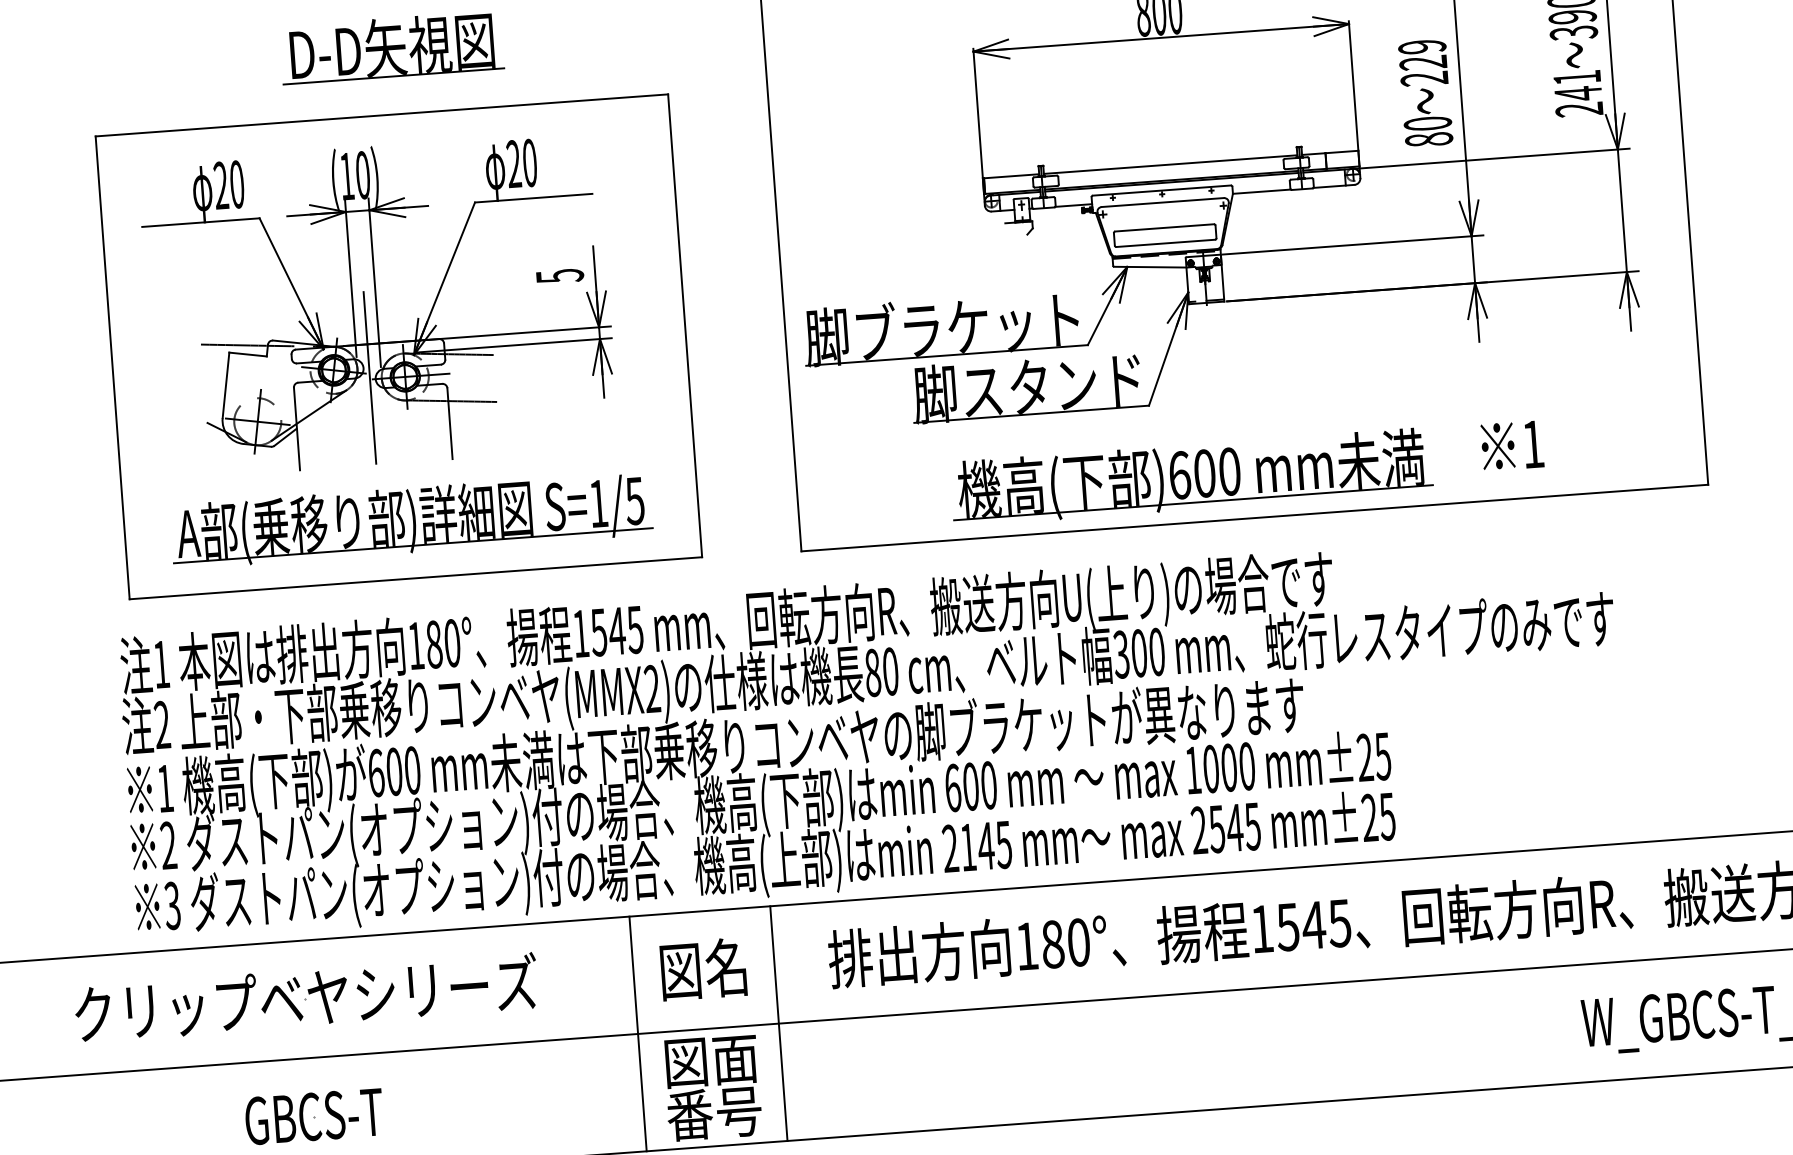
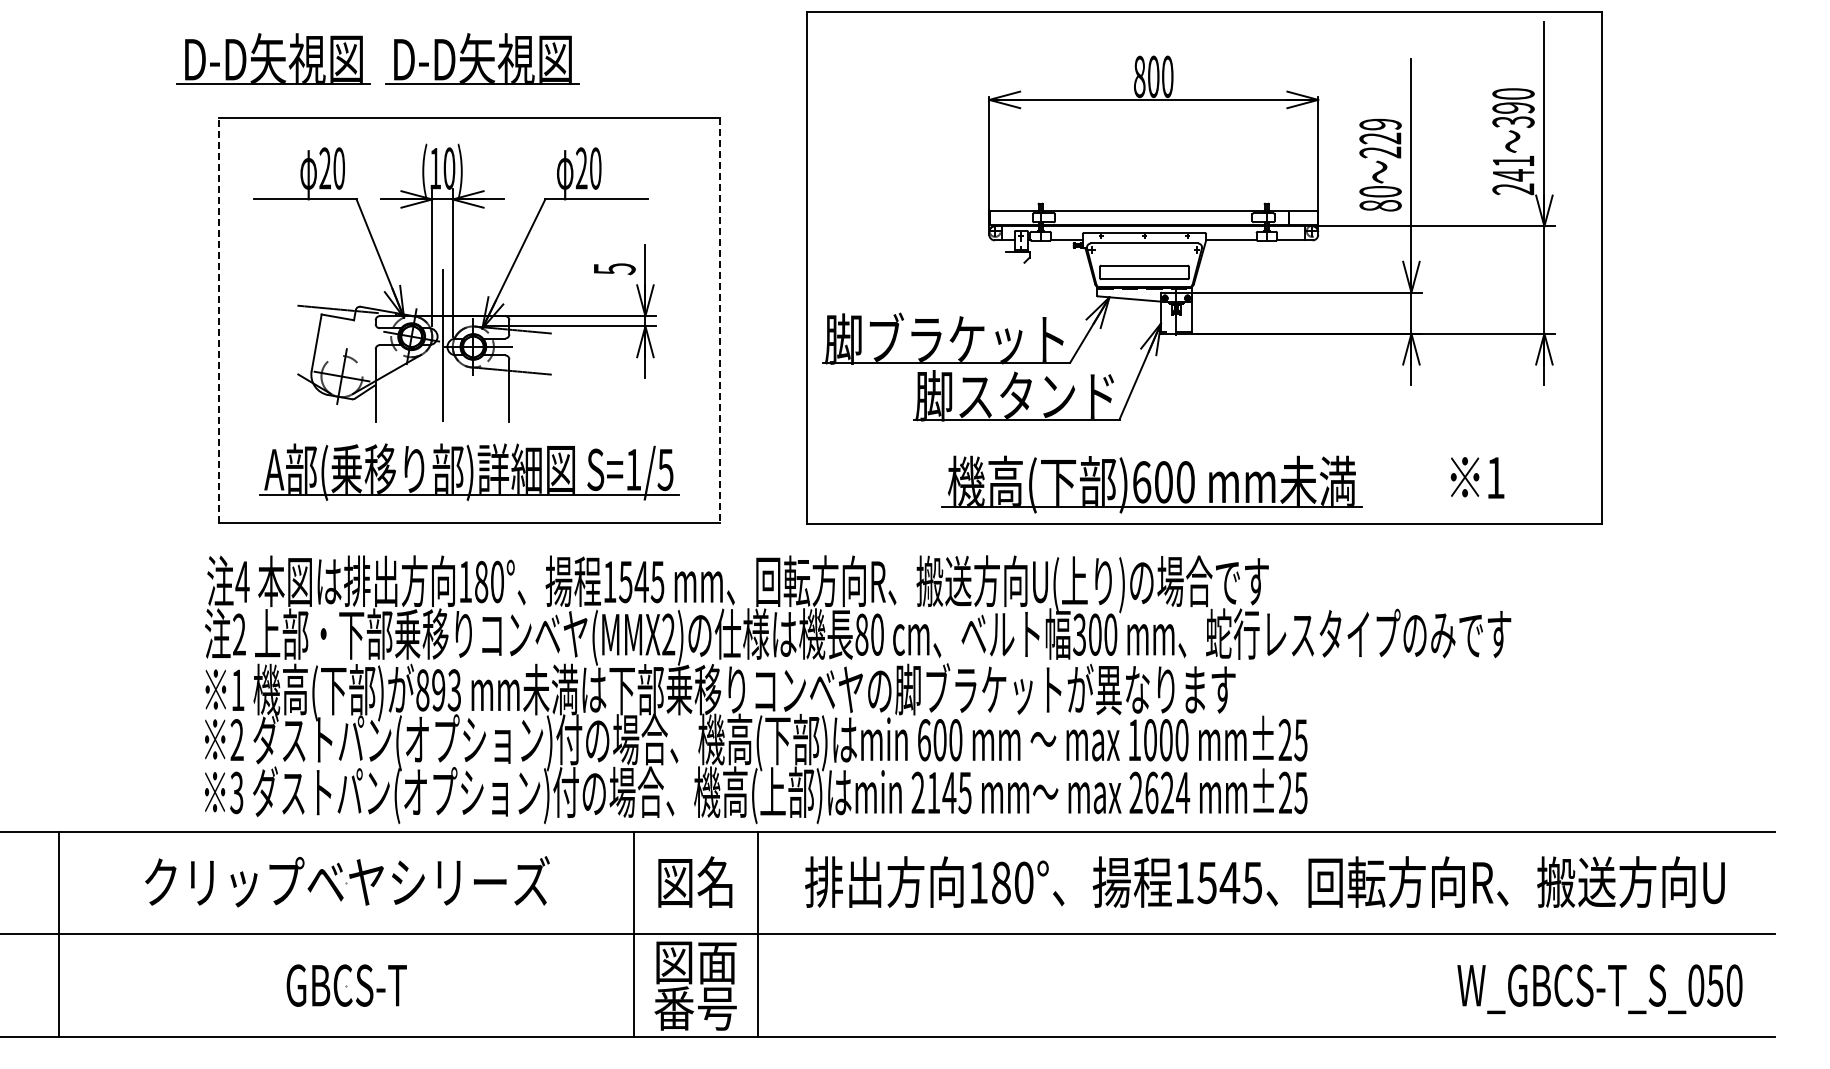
part: (152, 64) -> (273, 58), added
line: (685, 326) -> (720, 320), solid -> dashed
line: (113, 368) -> (219, 320), solid -> dashed
text: (1512, 445) -> (1477, 477), moved
text: (161, 664) -> (242, 581), 1 -> 4
text: (394, 772) -> (438, 690), 600 -> 893
text: (1235, 827) -> (1167, 792), 2545 -> 2624

